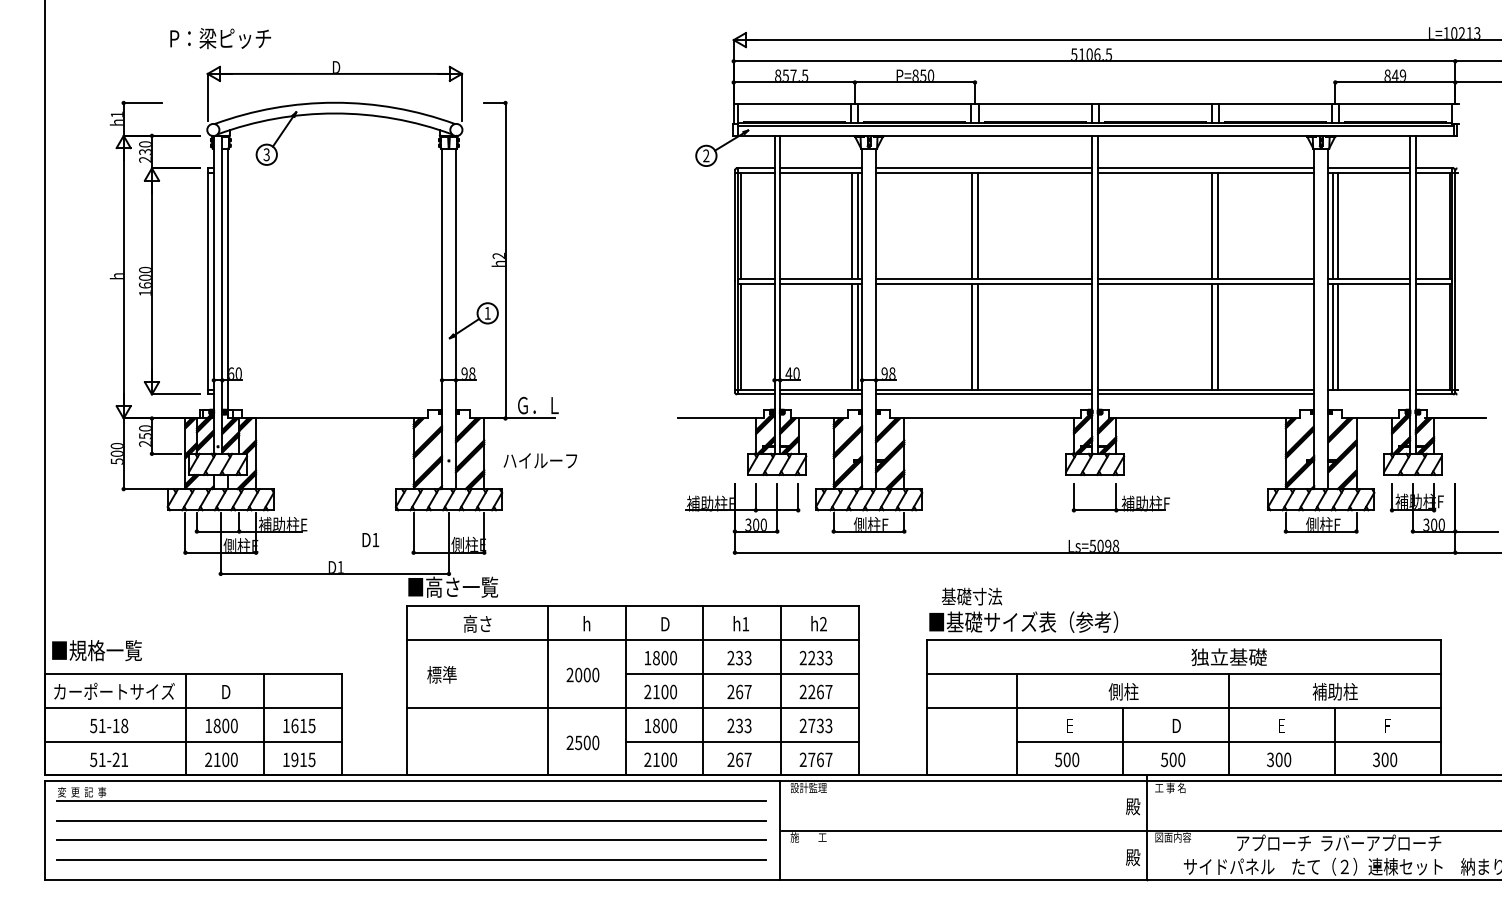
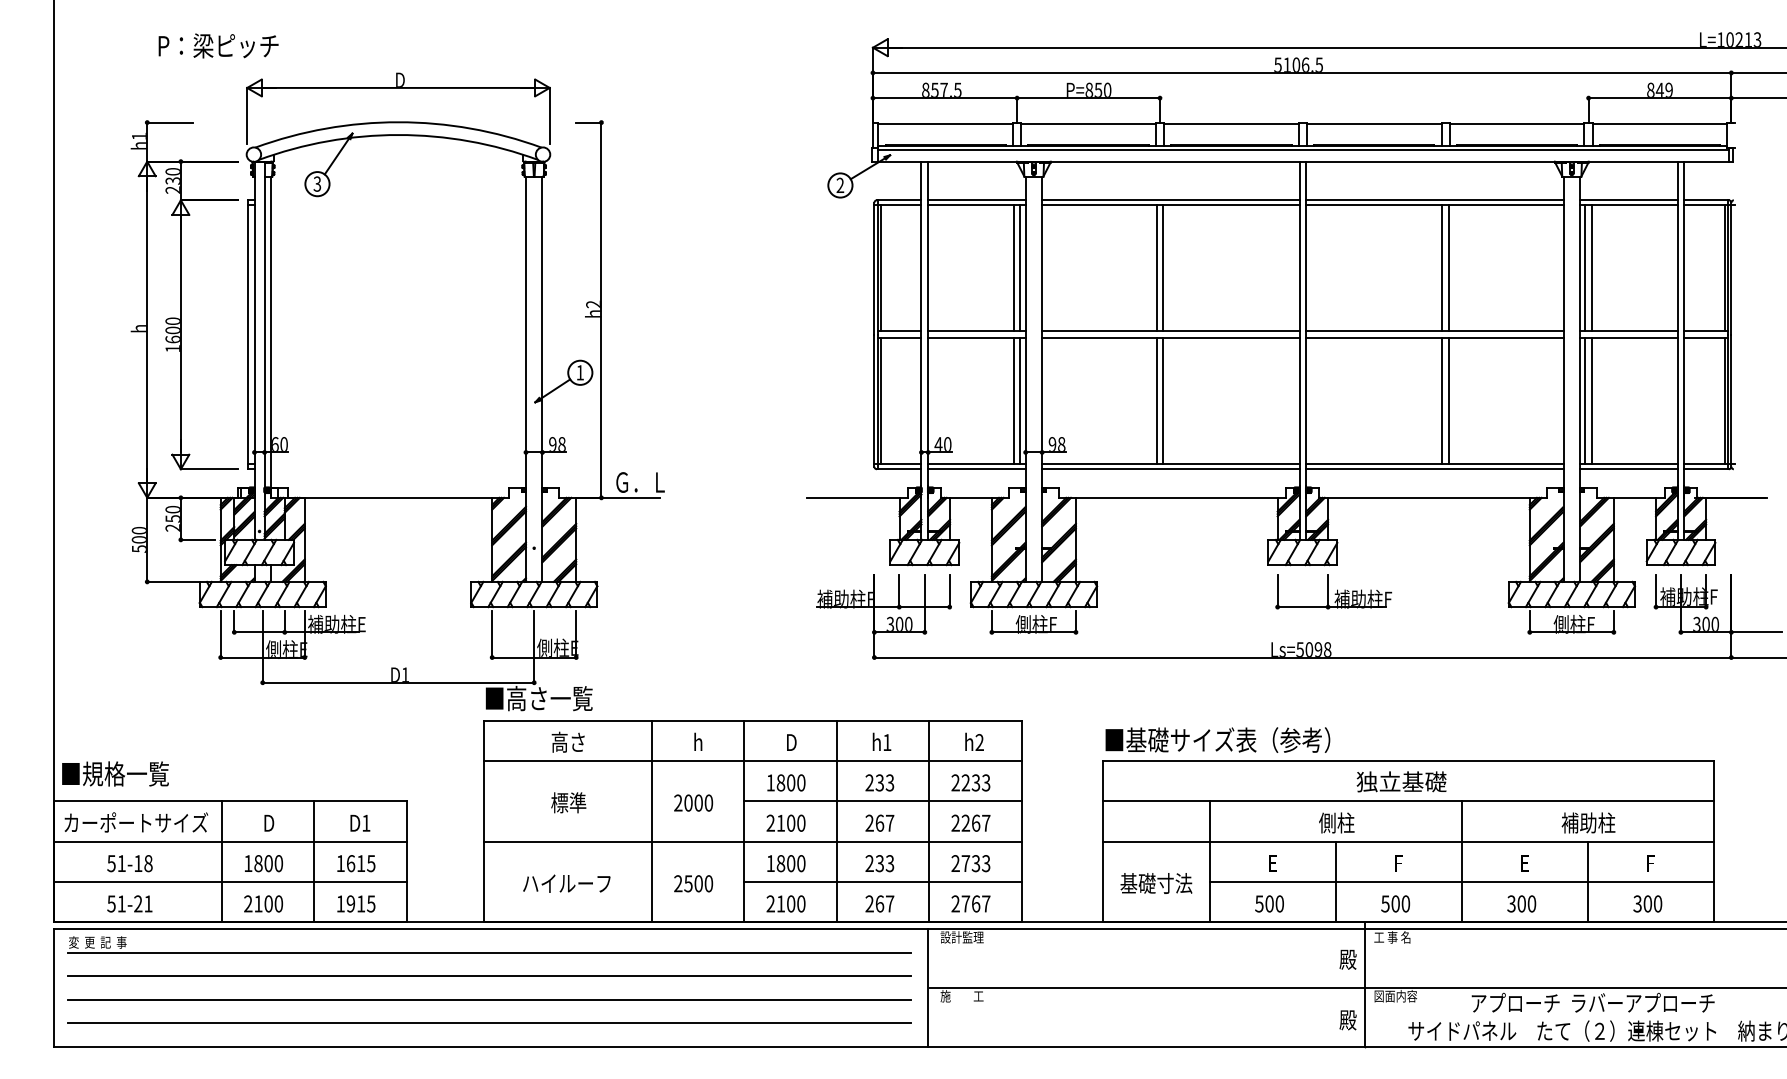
text: (220, 38) -> (218, 45), moved
line: (1369, 394) -> (1629, 469), added
text: (540, 460) -> (566, 883), moved
text: (370, 540) -> (359, 823), moved
text: (972, 596) -> (1156, 883), moved
text: (1228, 656) -> (1400, 780), moved
text: (441, 674) -> (568, 802), moved
text: (1176, 725) -> (1399, 863), D -> F

